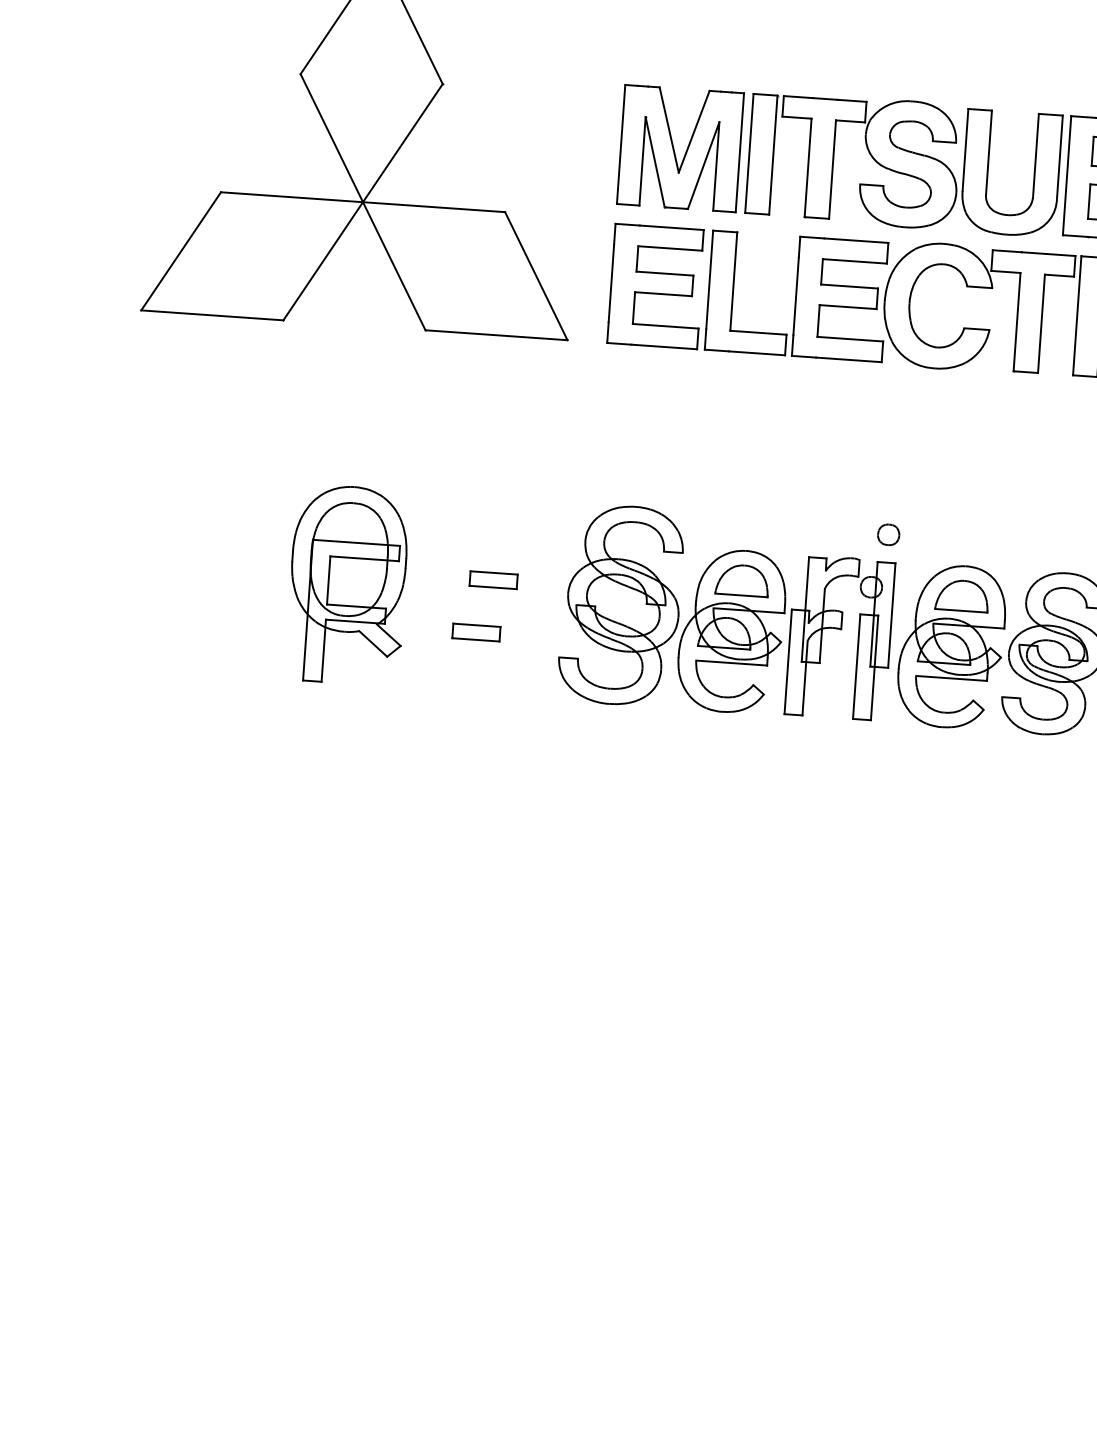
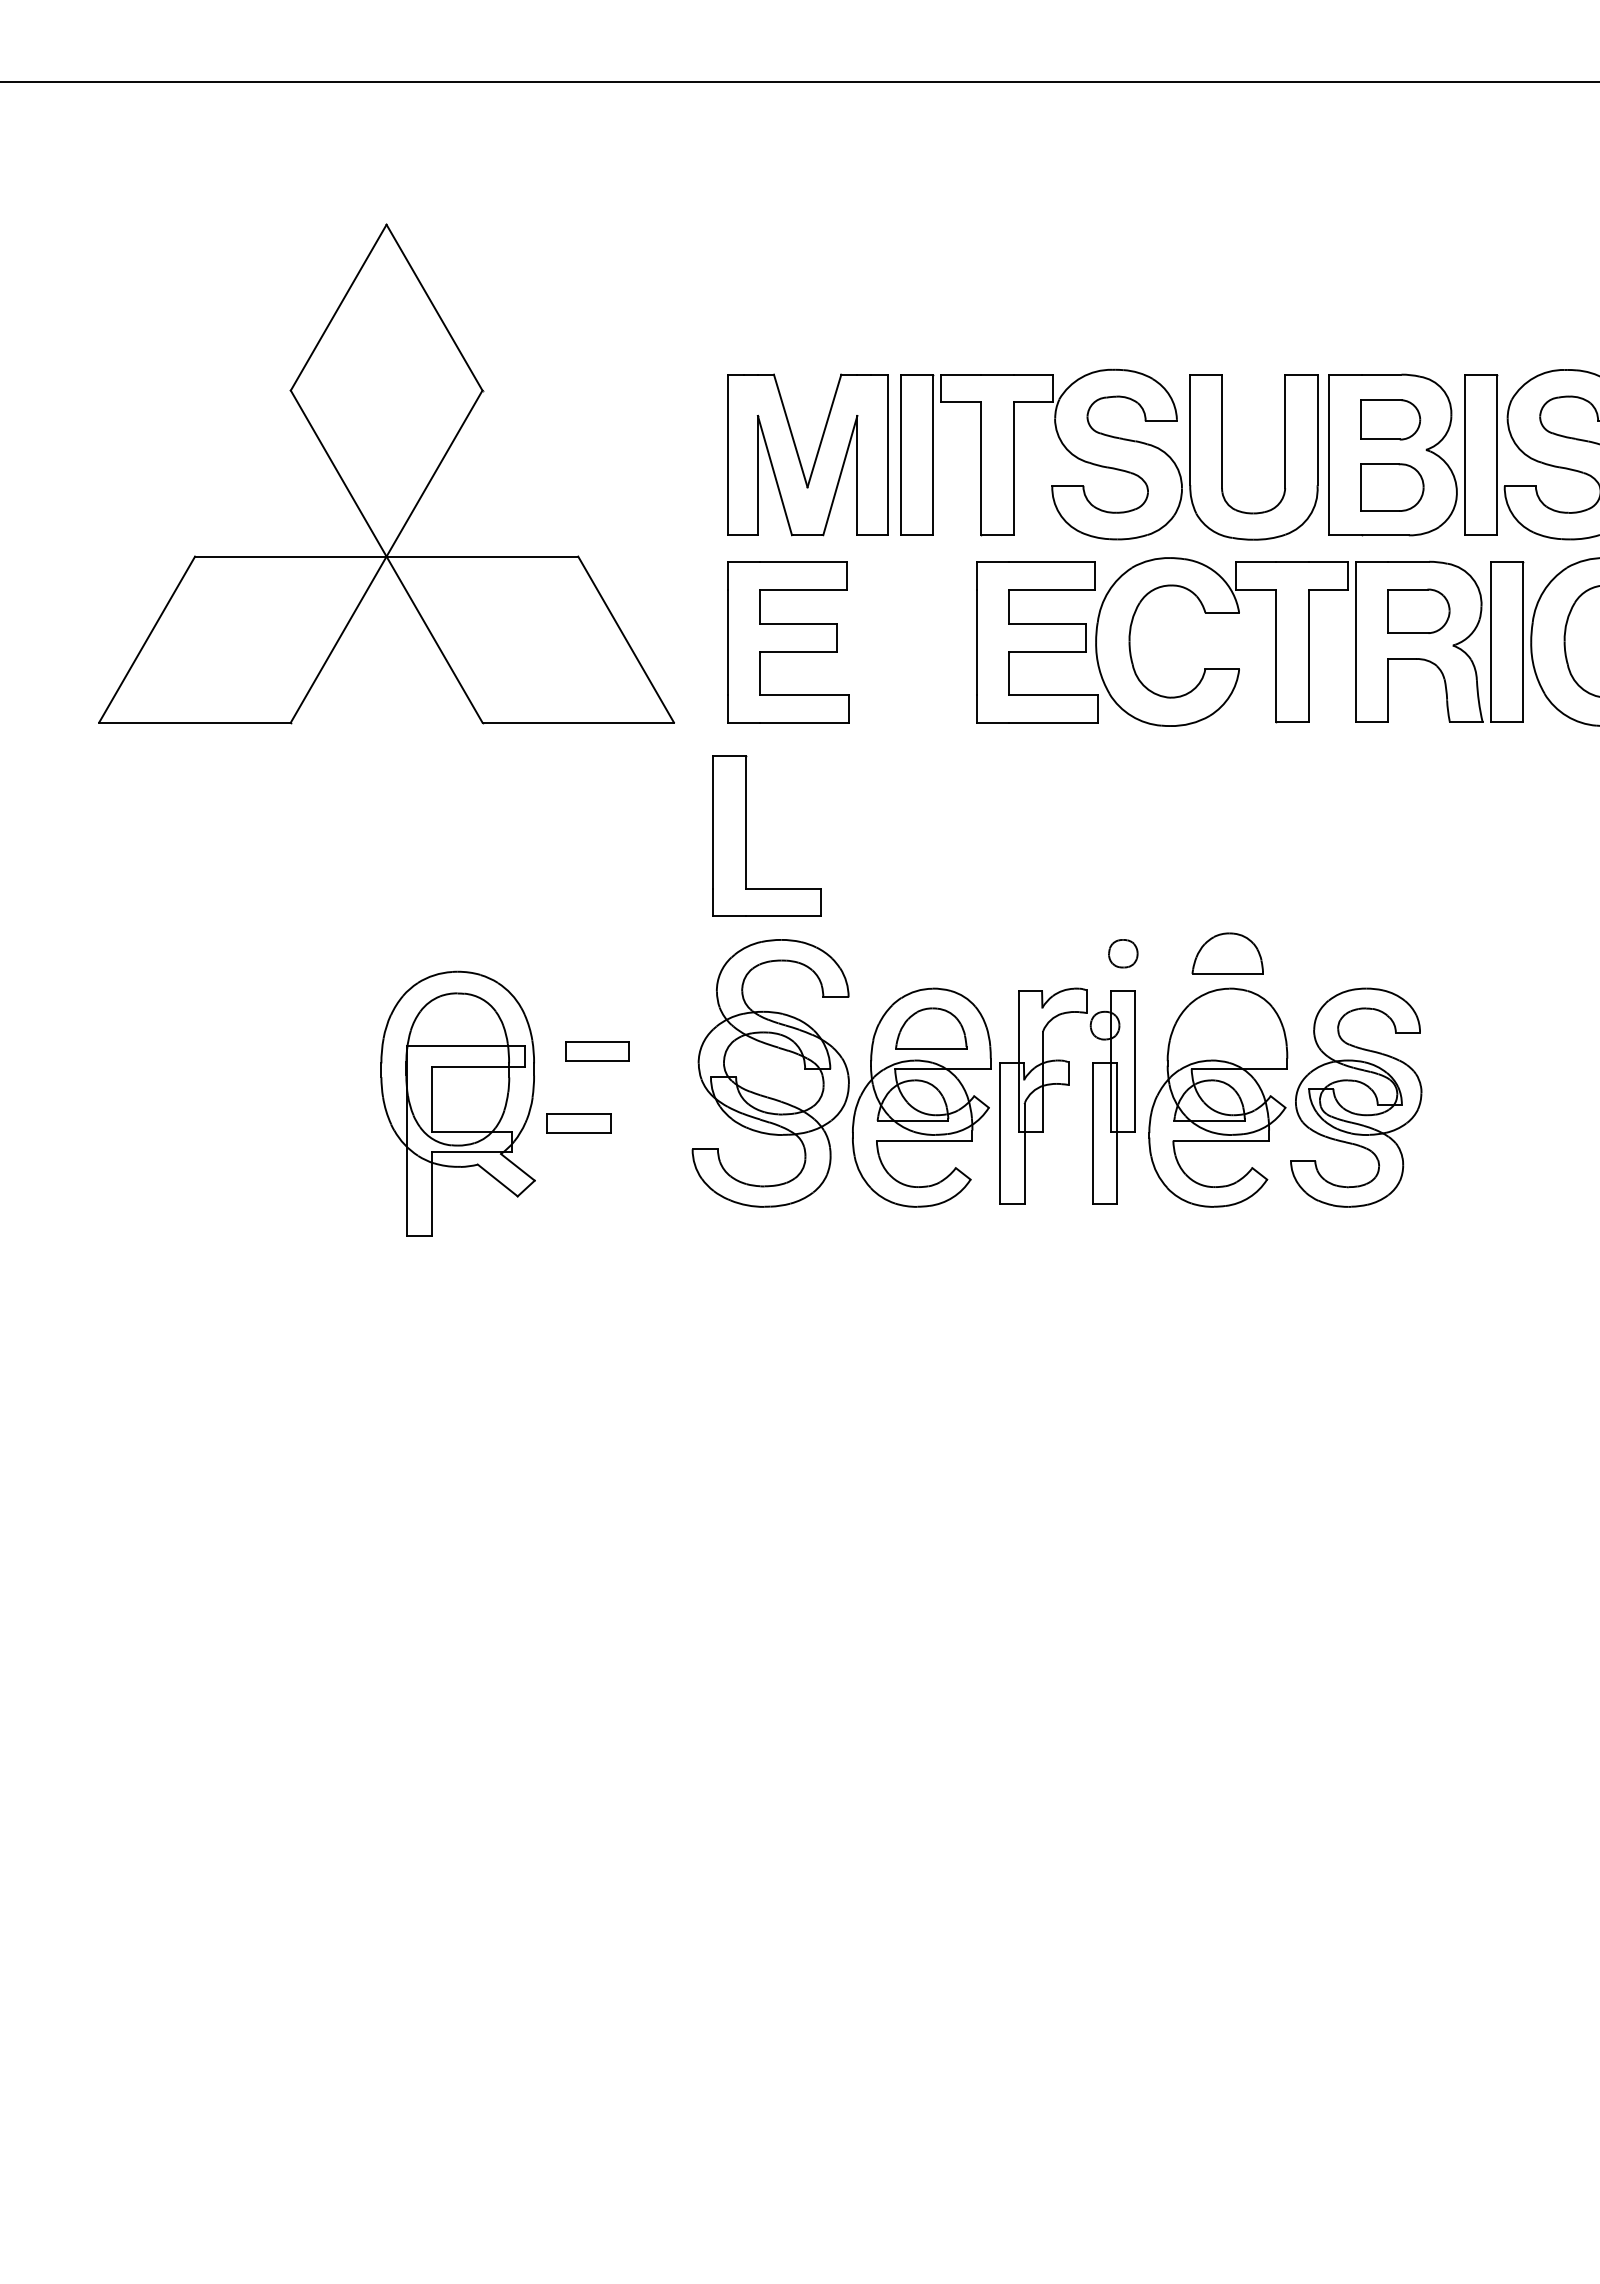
part: (733, 291) -> (746, 835), moved
part: (347, 584) -> (457, 1103), moved
part: (962, 595) -> (1227, 953), moved

